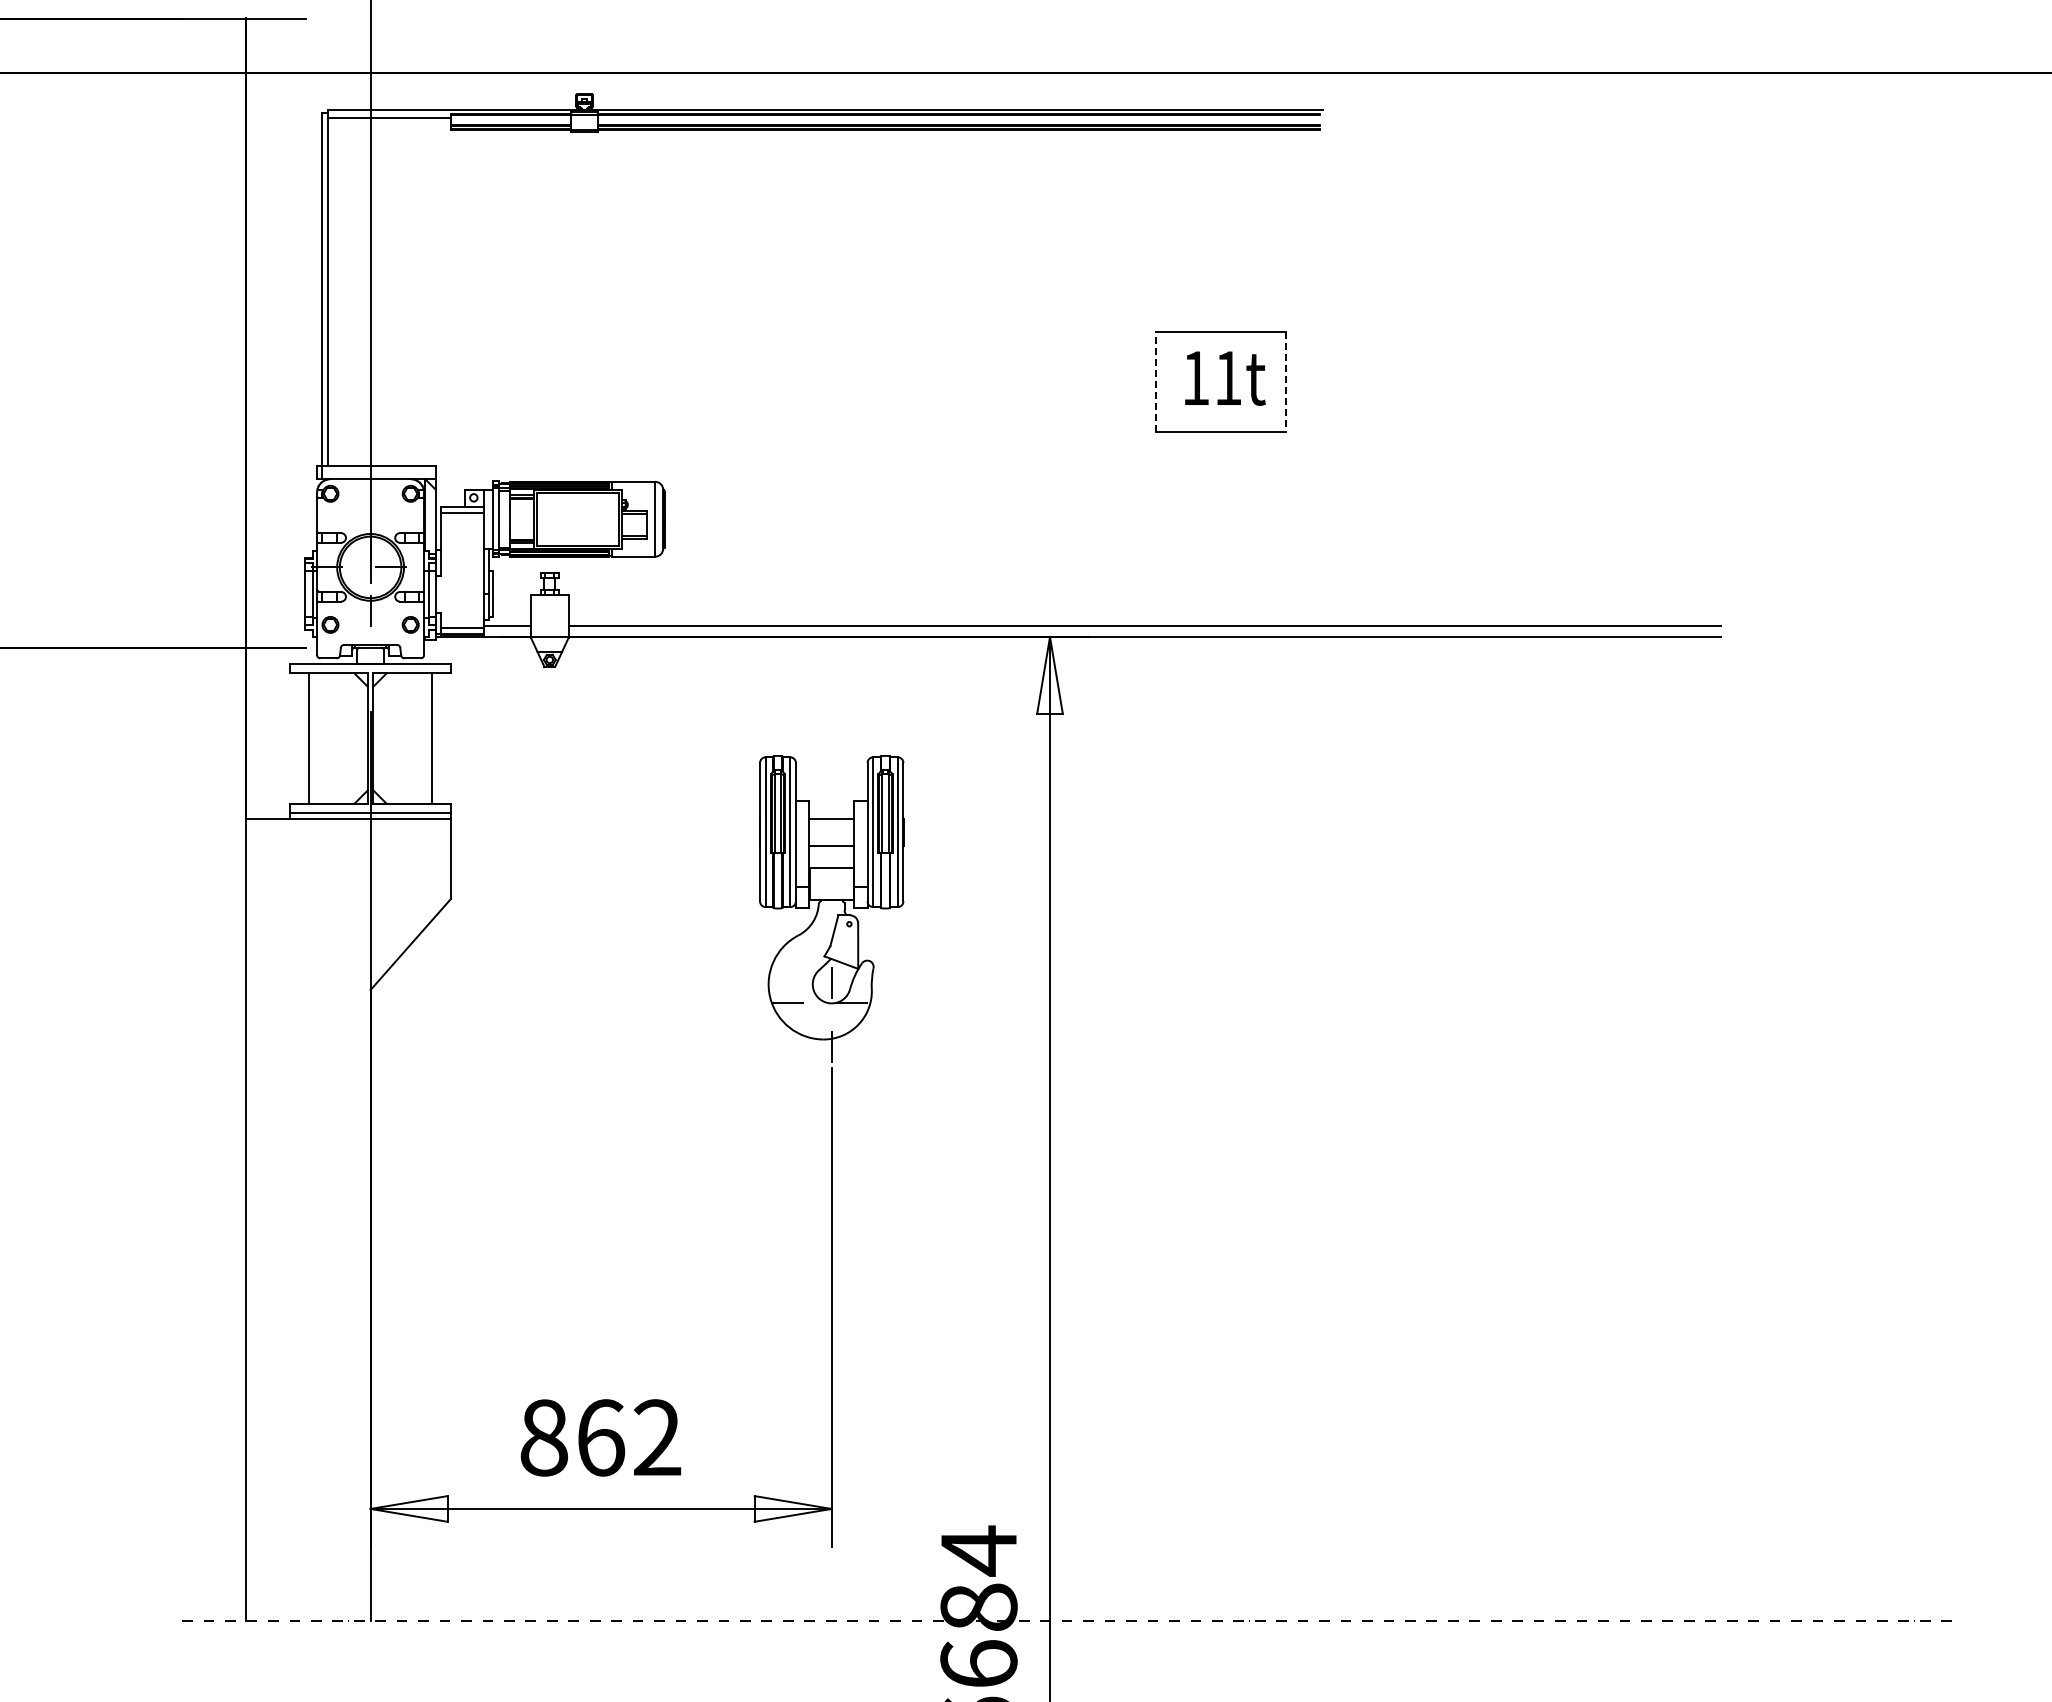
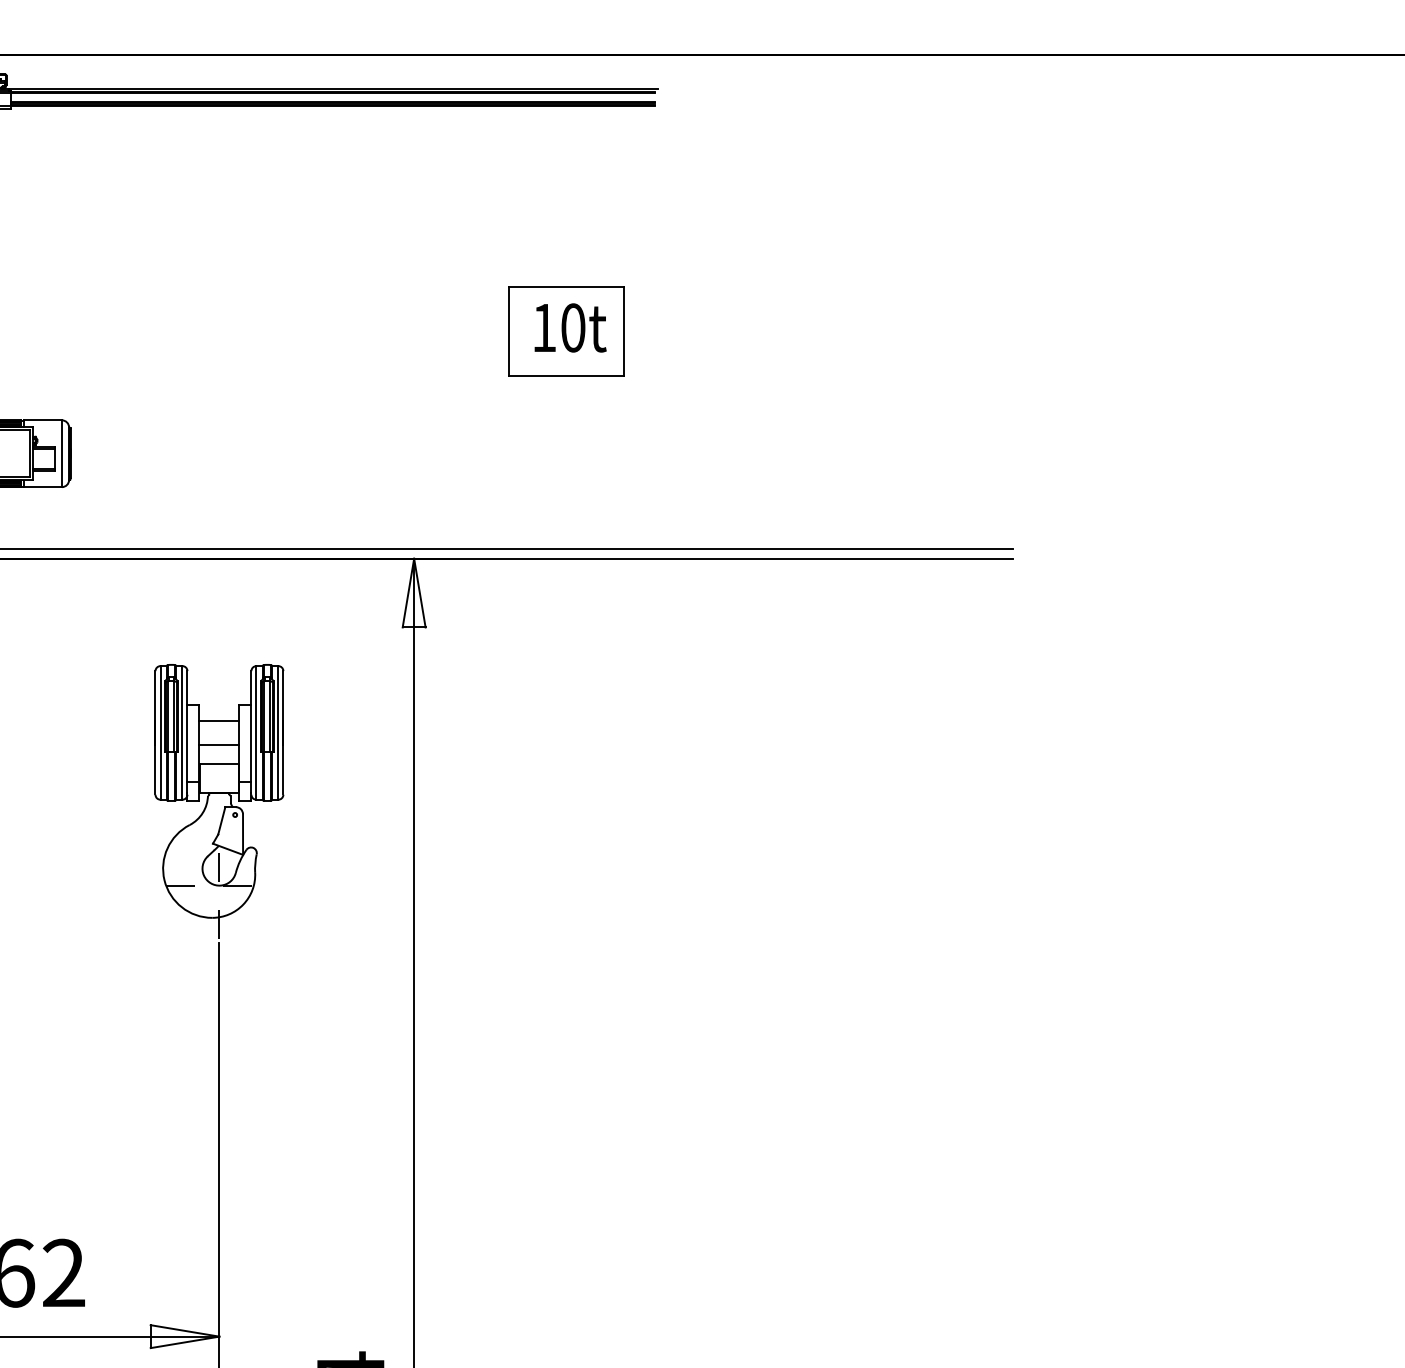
text: (1228, 377) -> (573, 327), 11t -> 10t
line: (1155, 381) -> (508, 330), dashed -> solid
line: (1285, 382) -> (624, 331), dashed -> solid

